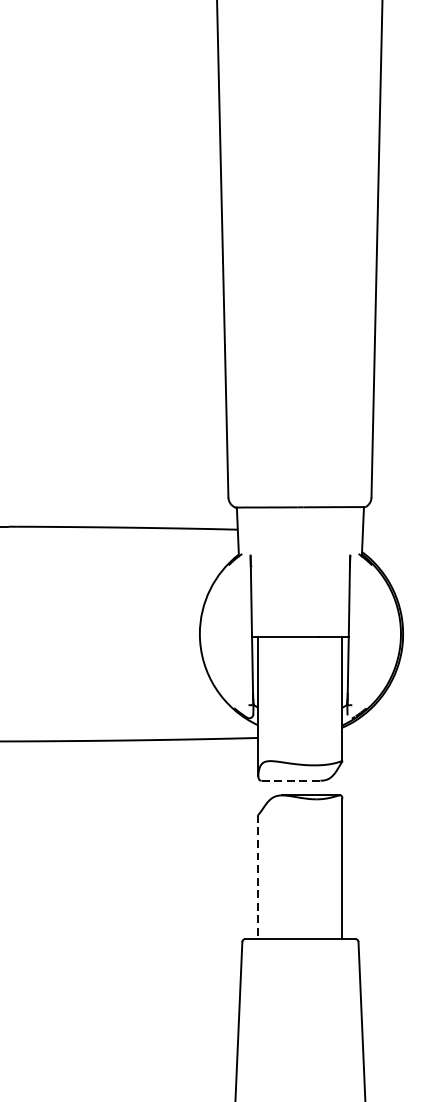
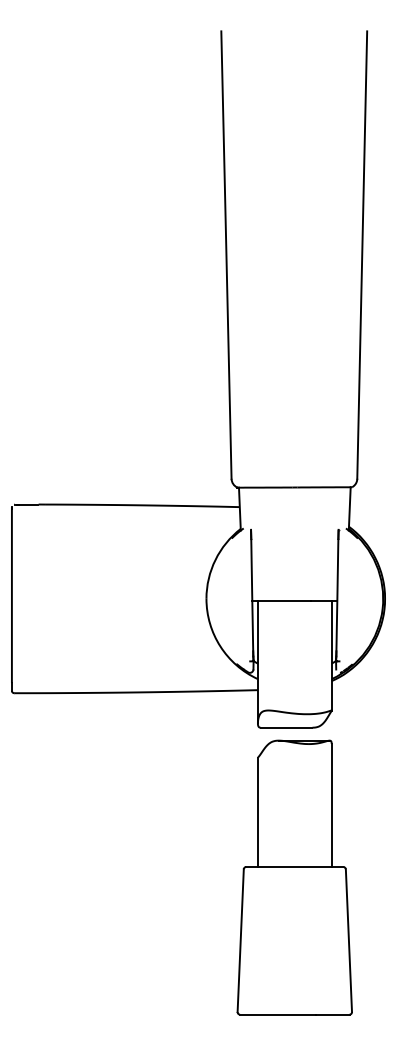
line: (290, 780) -> (286, 727), dashed -> solid
line: (257, 877) -> (257, 812), dashed -> solid

